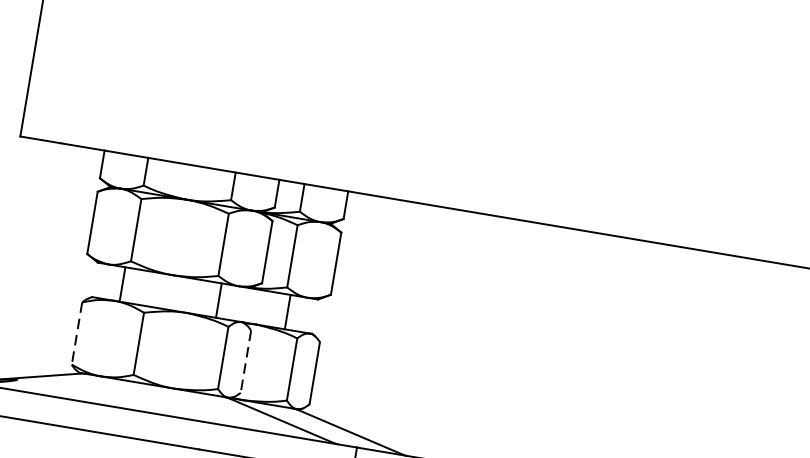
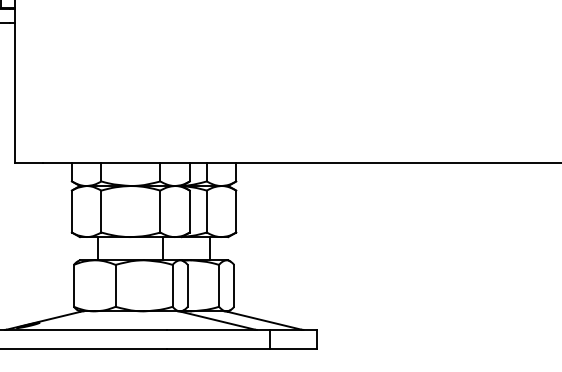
line: (76, 332) -> (73, 285), dashed -> solid
line: (245, 361) -> (187, 285), dashed -> solid

